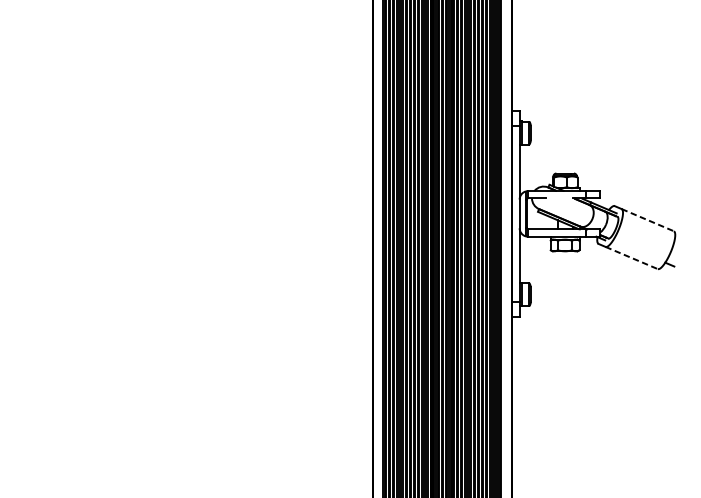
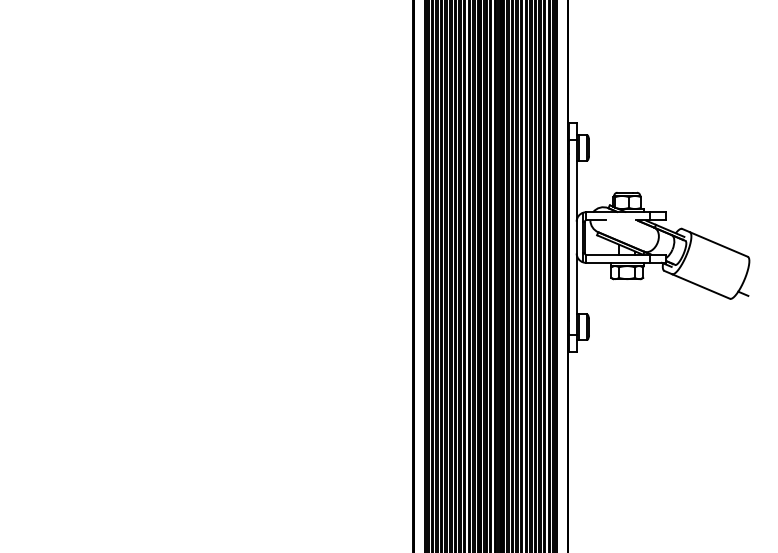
line: (648, 220) -> (719, 244), dashed -> solid
line: (632, 258) -> (701, 286), dashed -> solid

